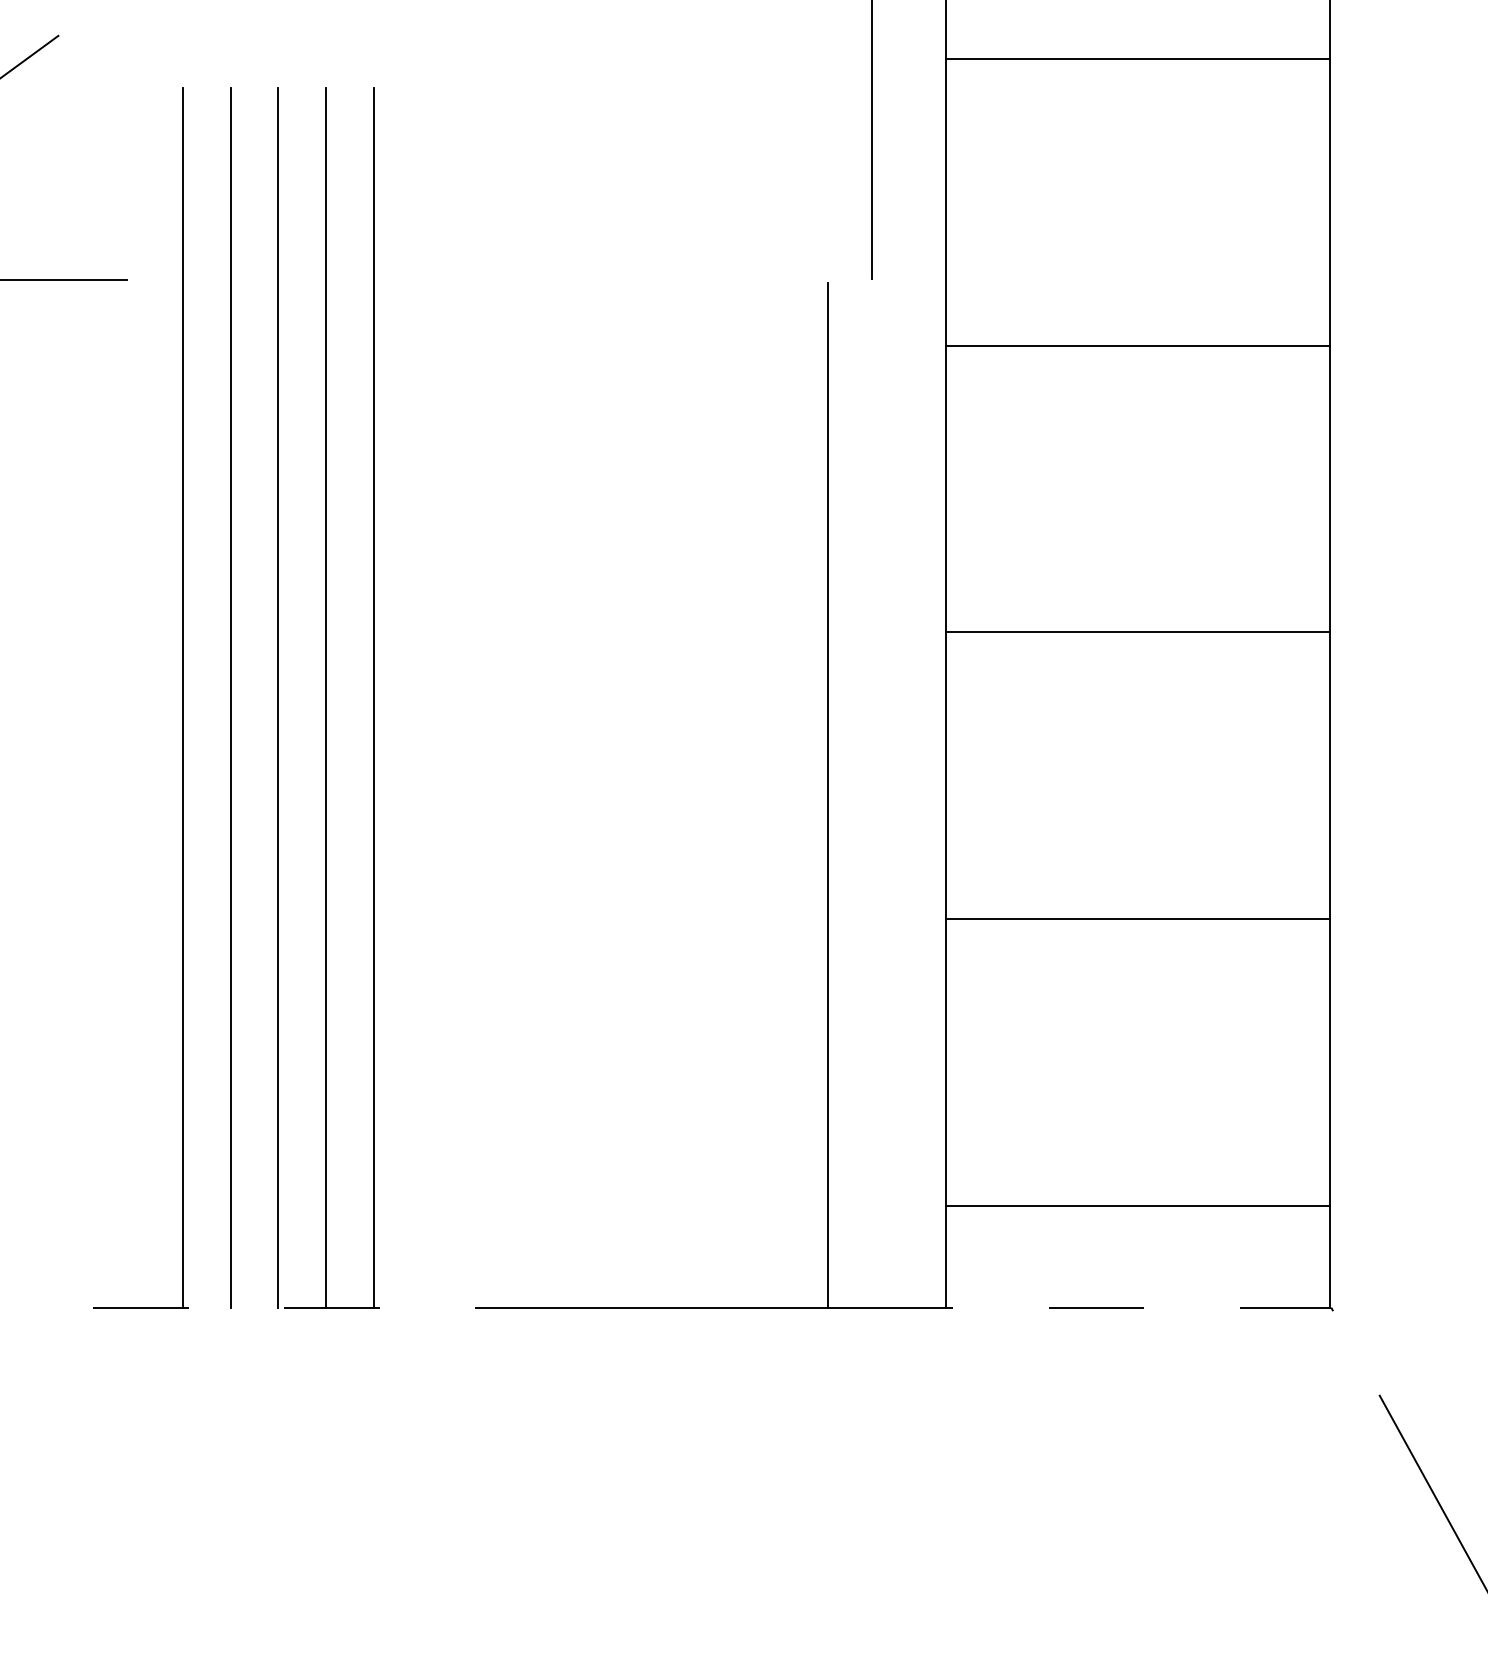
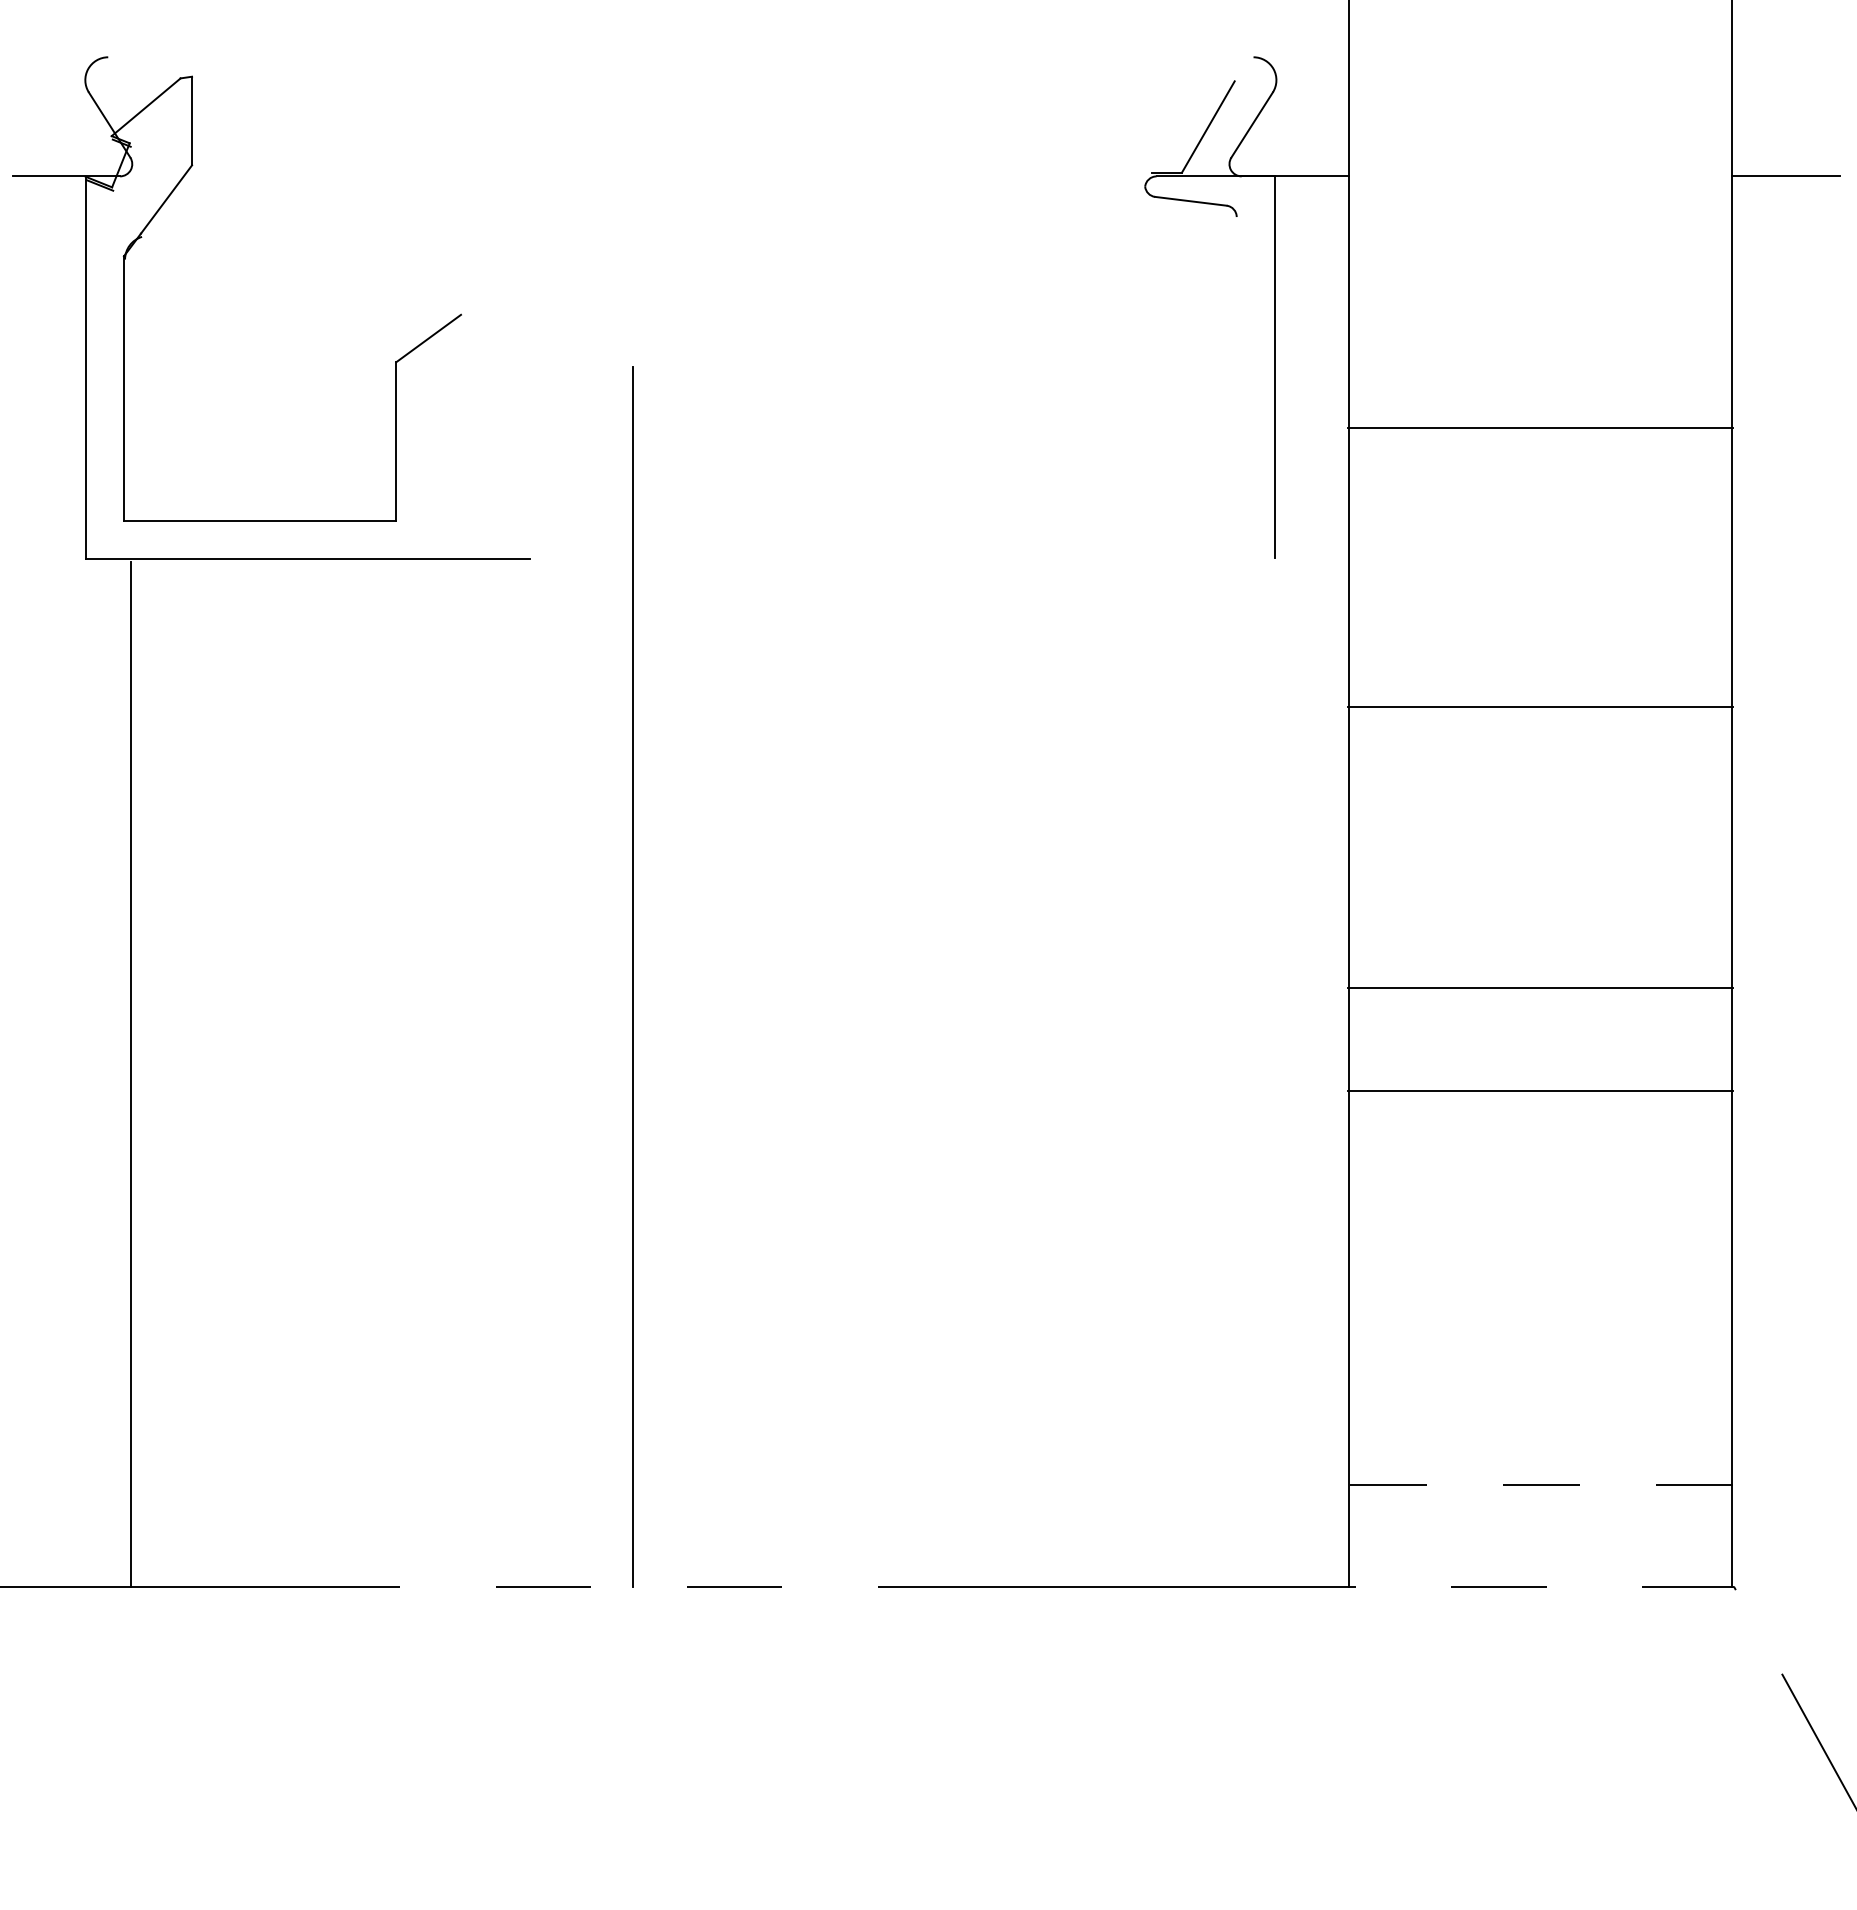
line: (1137, 58) -> (1540, 427), moved
line: (1137, 345) -> (1540, 706), moved
line: (1137, 632) -> (1540, 988), moved
line: (182, 697) -> (585, 976), removed
line: (277, 697) -> (680, 976), removed
line: (325, 697) -> (728, 976), removed
line: (373, 697) -> (776, 976), removed
line: (827, 794) -> (1230, 1073), removed
line: (1137, 918) -> (1540, 1090), moved
line: (1137, 1205) -> (1540, 1484), solid -> dashed

